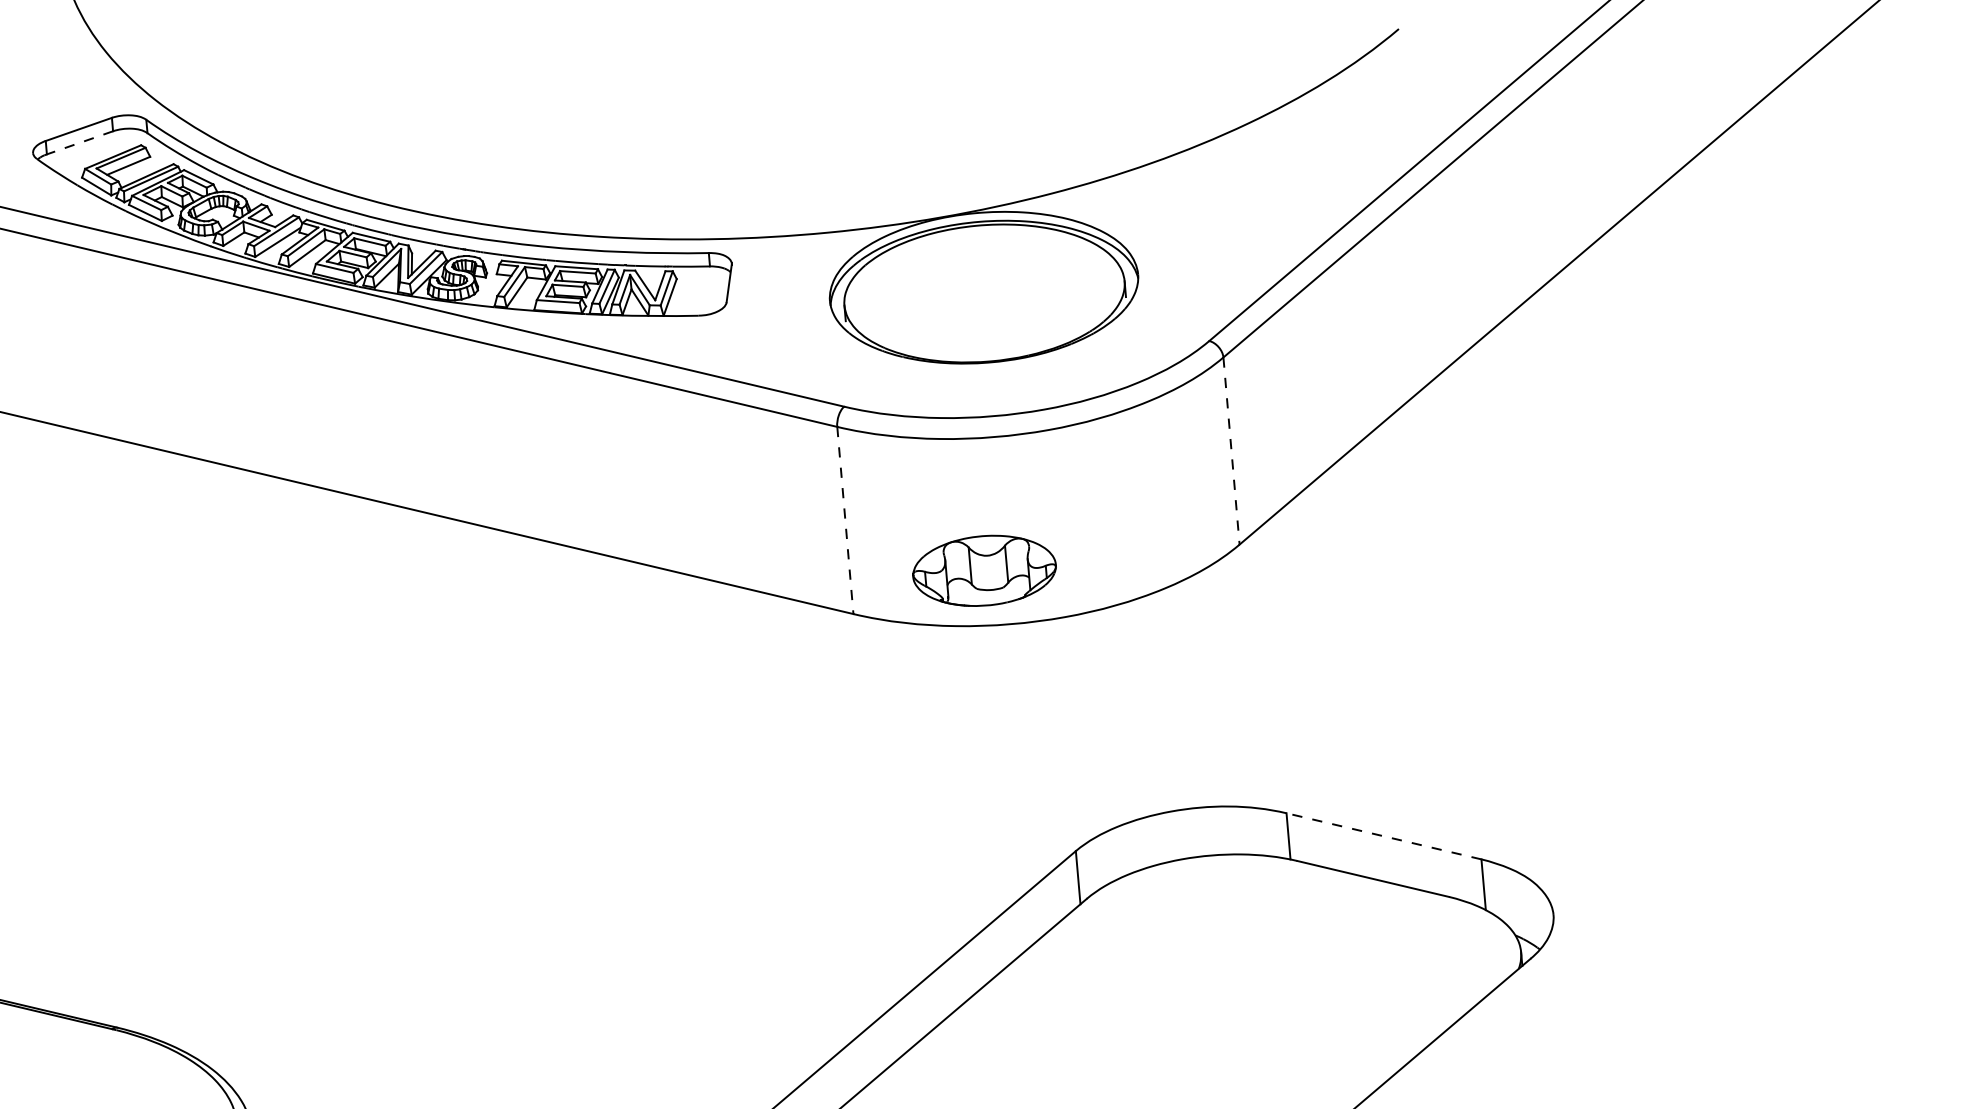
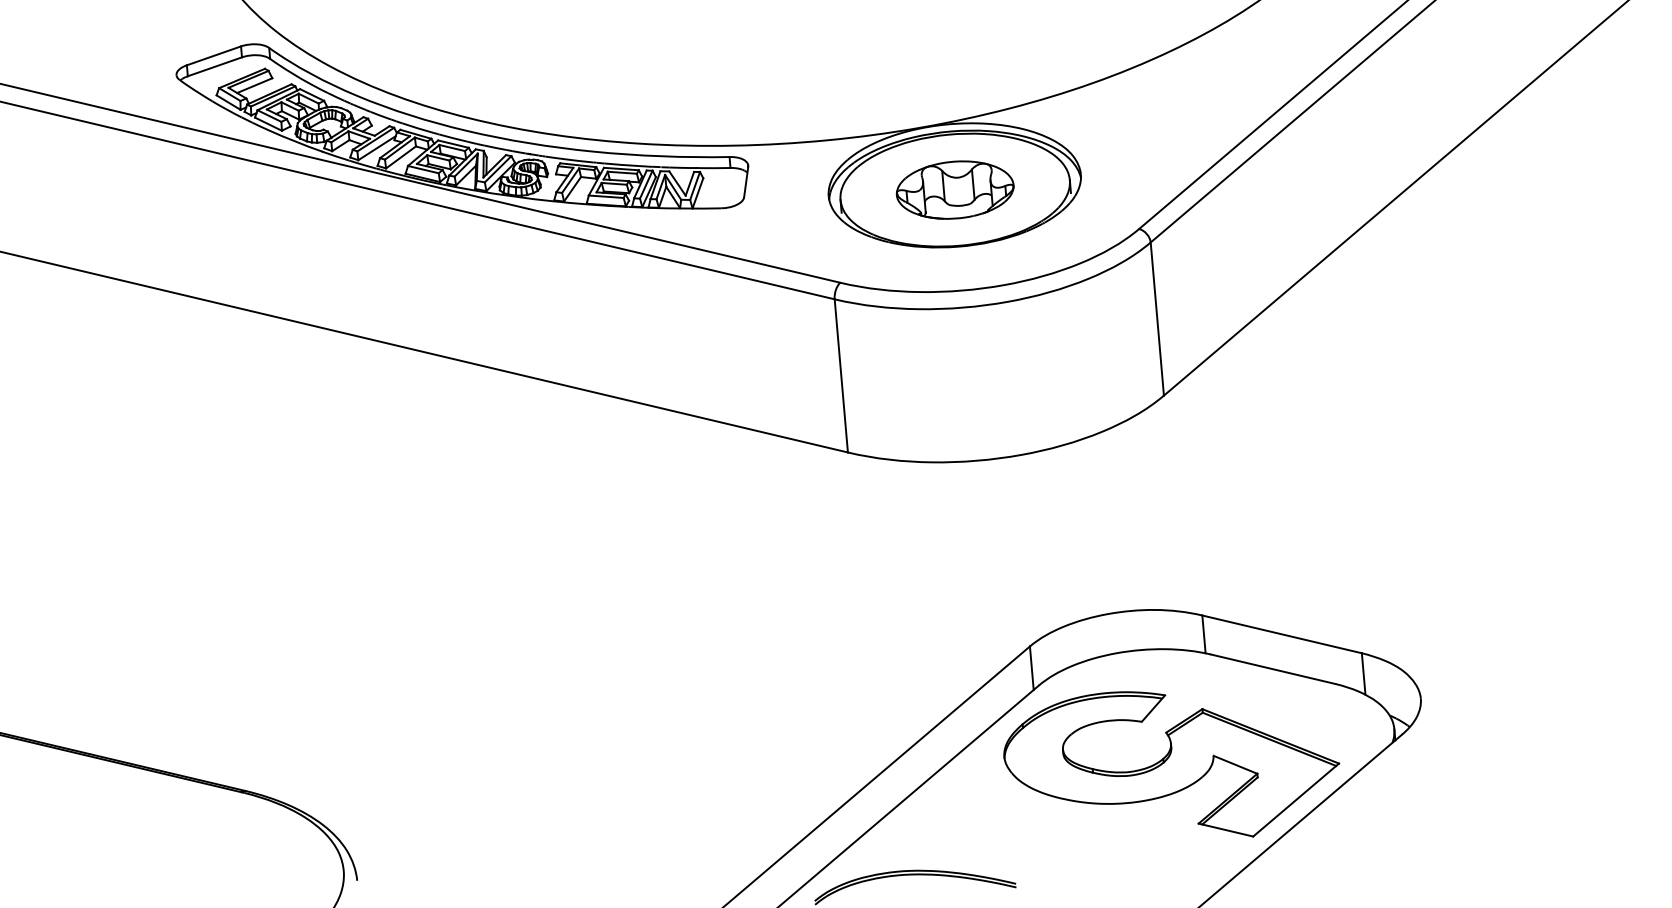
line: (79, 142) -> (214, 66), dashed -> solid
line: (1231, 451) -> (1157, 319), dashed -> solid
line: (845, 520) -> (841, 375), dashed -> solid
part: (983, 570) -> (954, 189), moved
line: (1384, 836) -> (1282, 634), dashed -> solid
part: (1248, 995) -> (1171, 764), added

